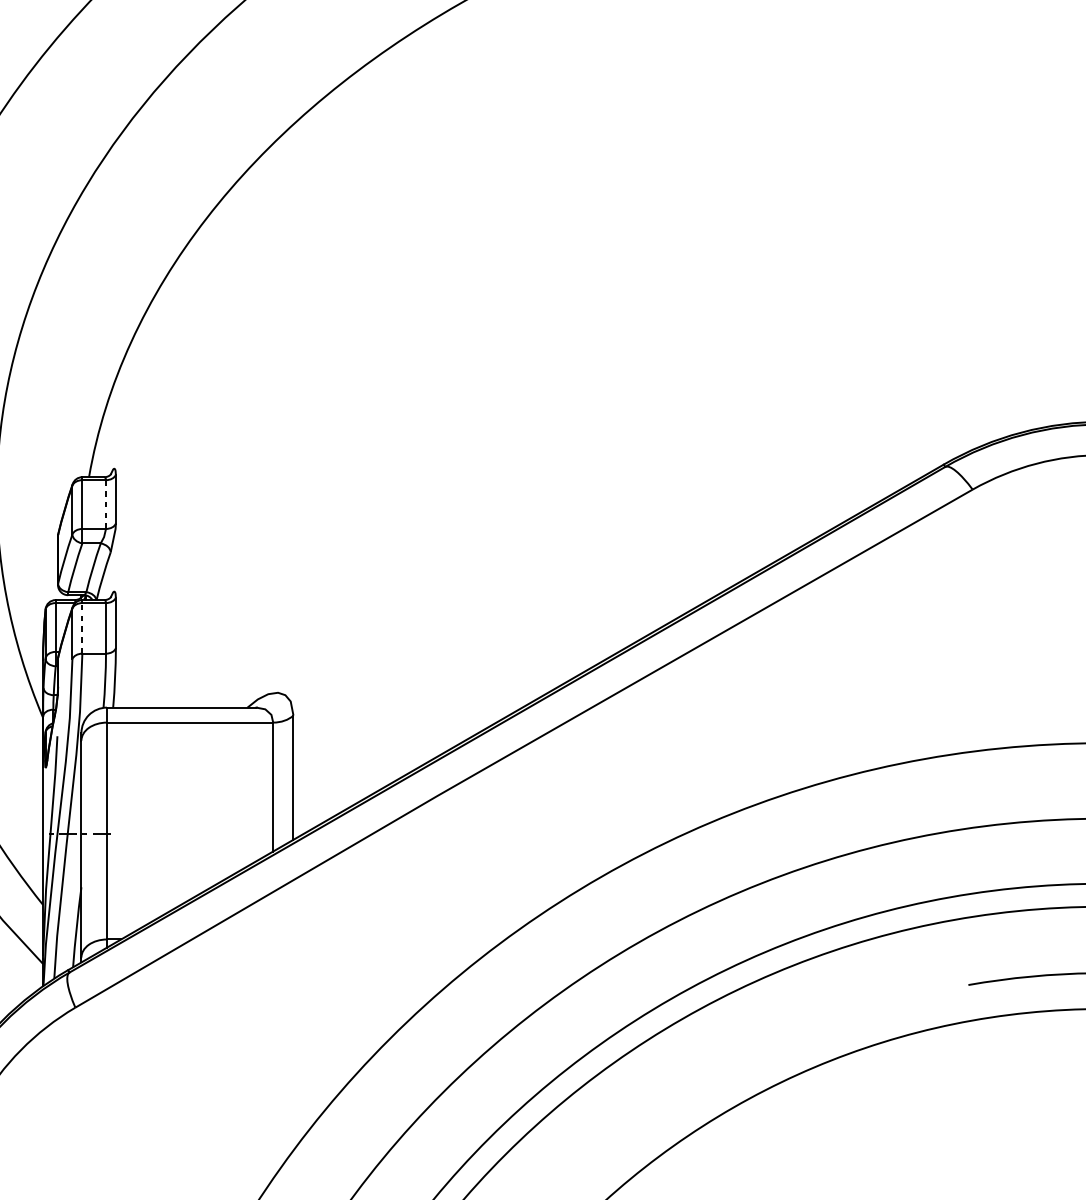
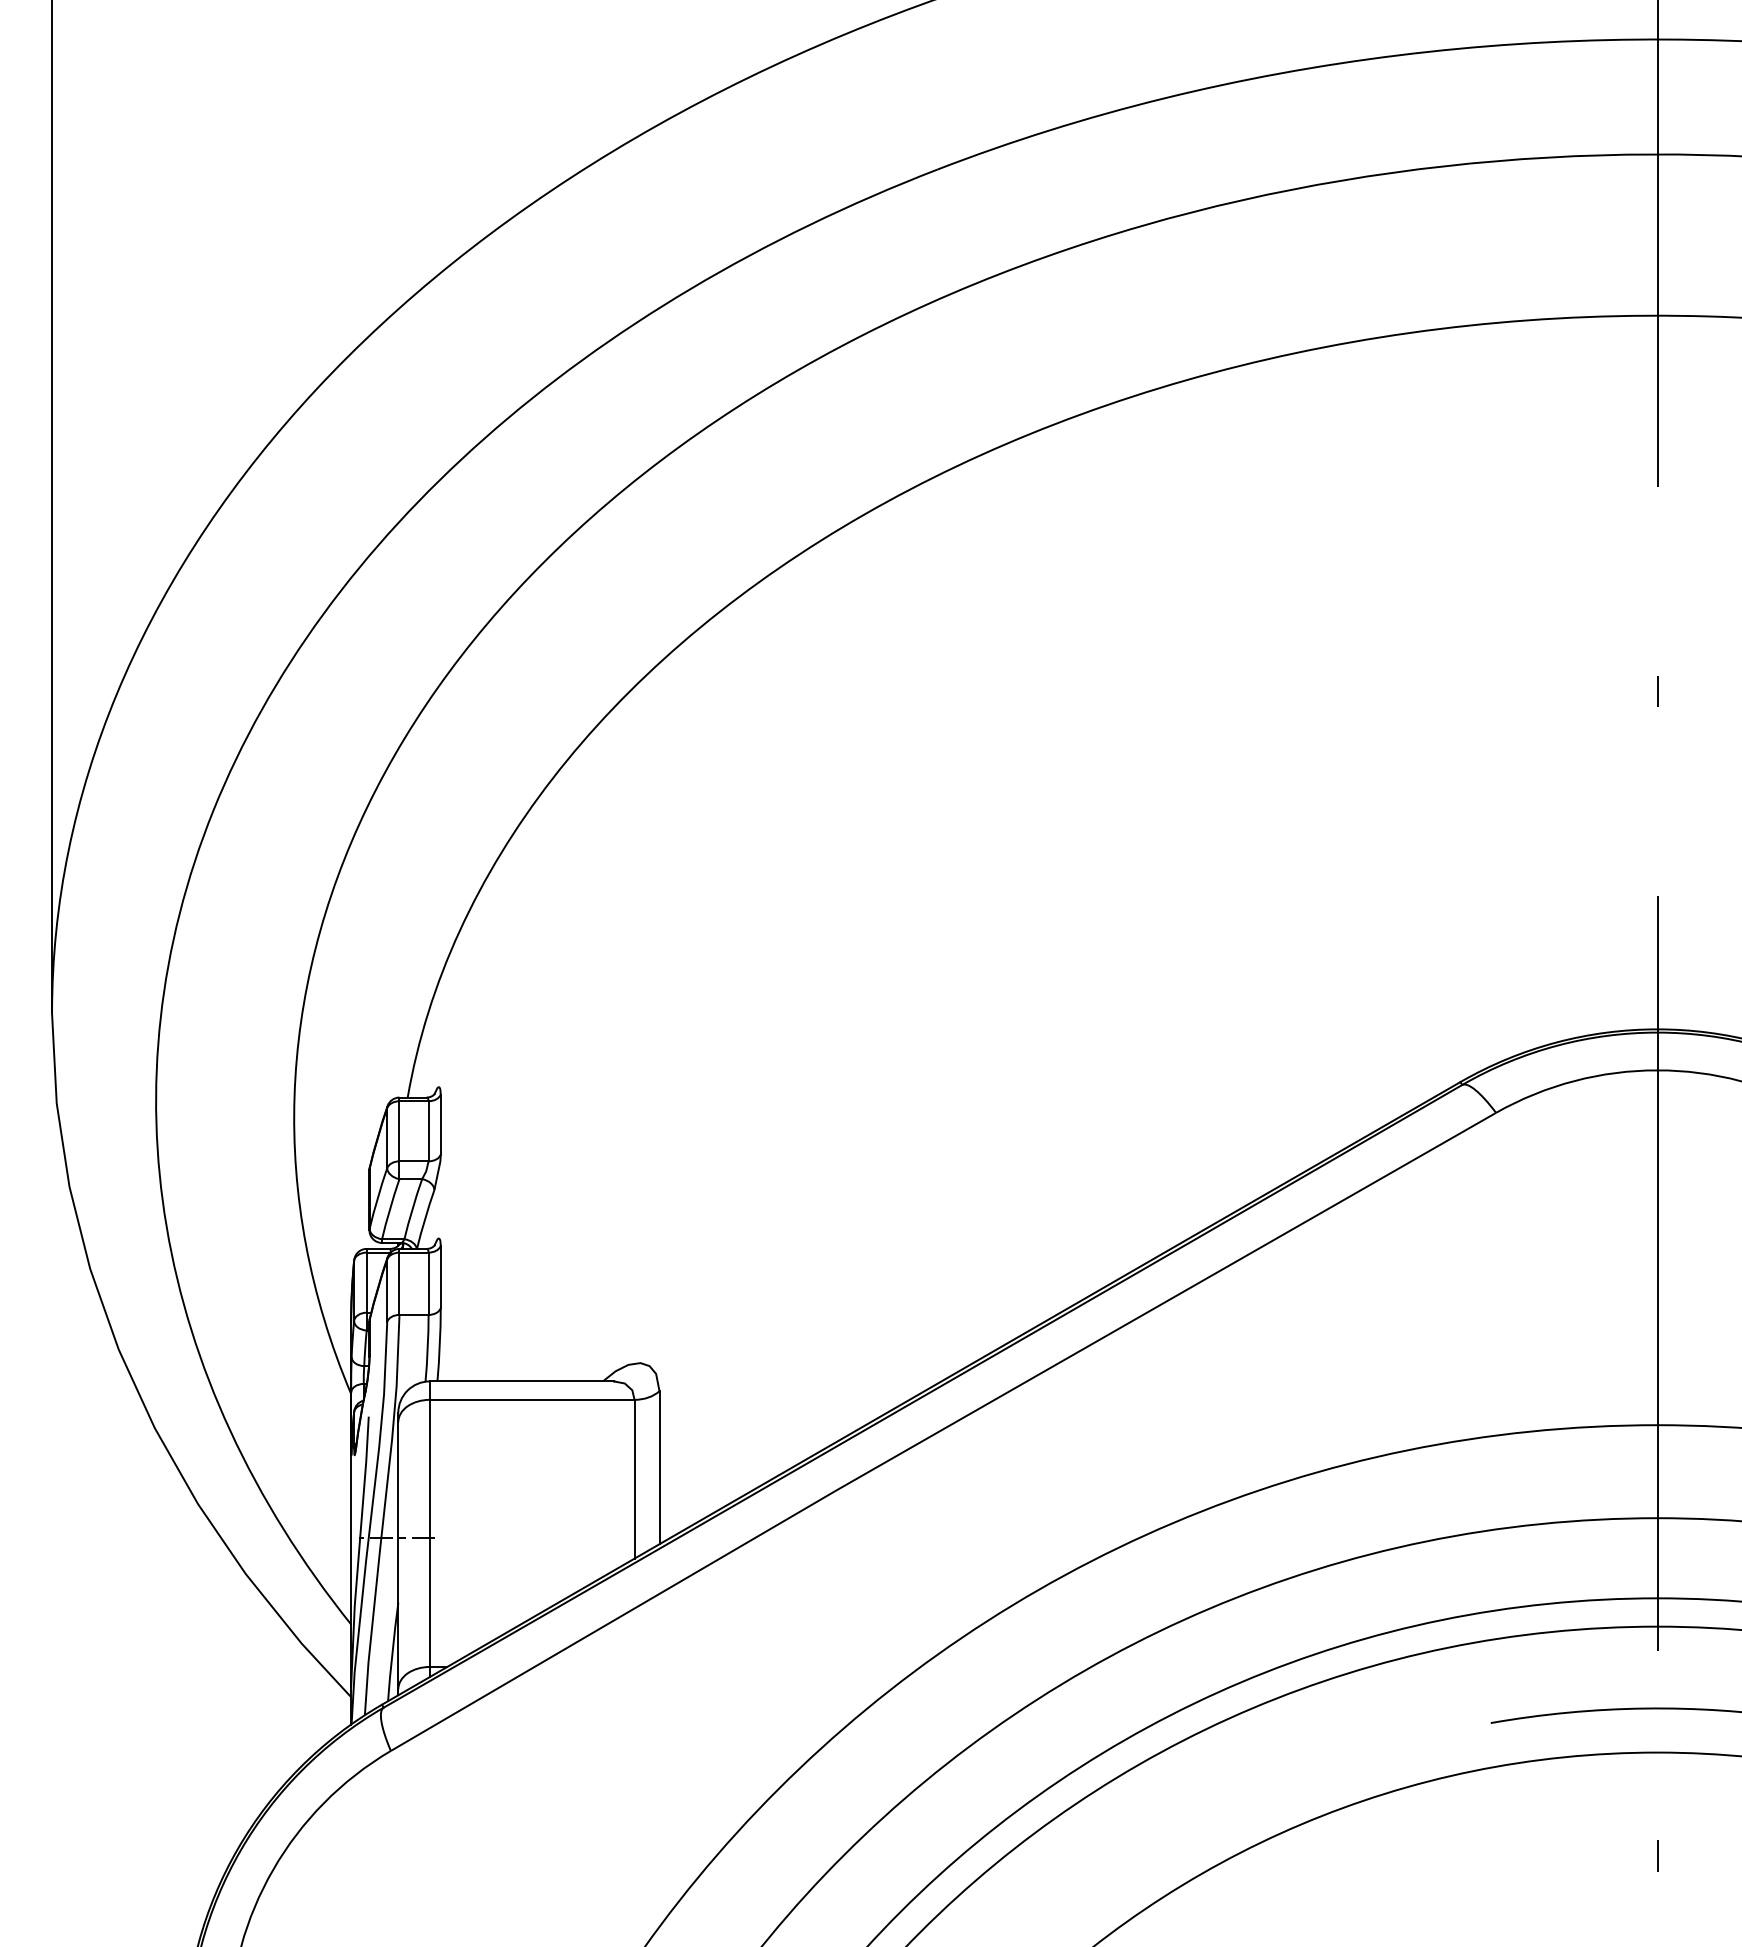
line: (105, 504) -> (428, 1131), dashed -> solid
line: (82, 628) -> (399, 1283), dashed -> solid

